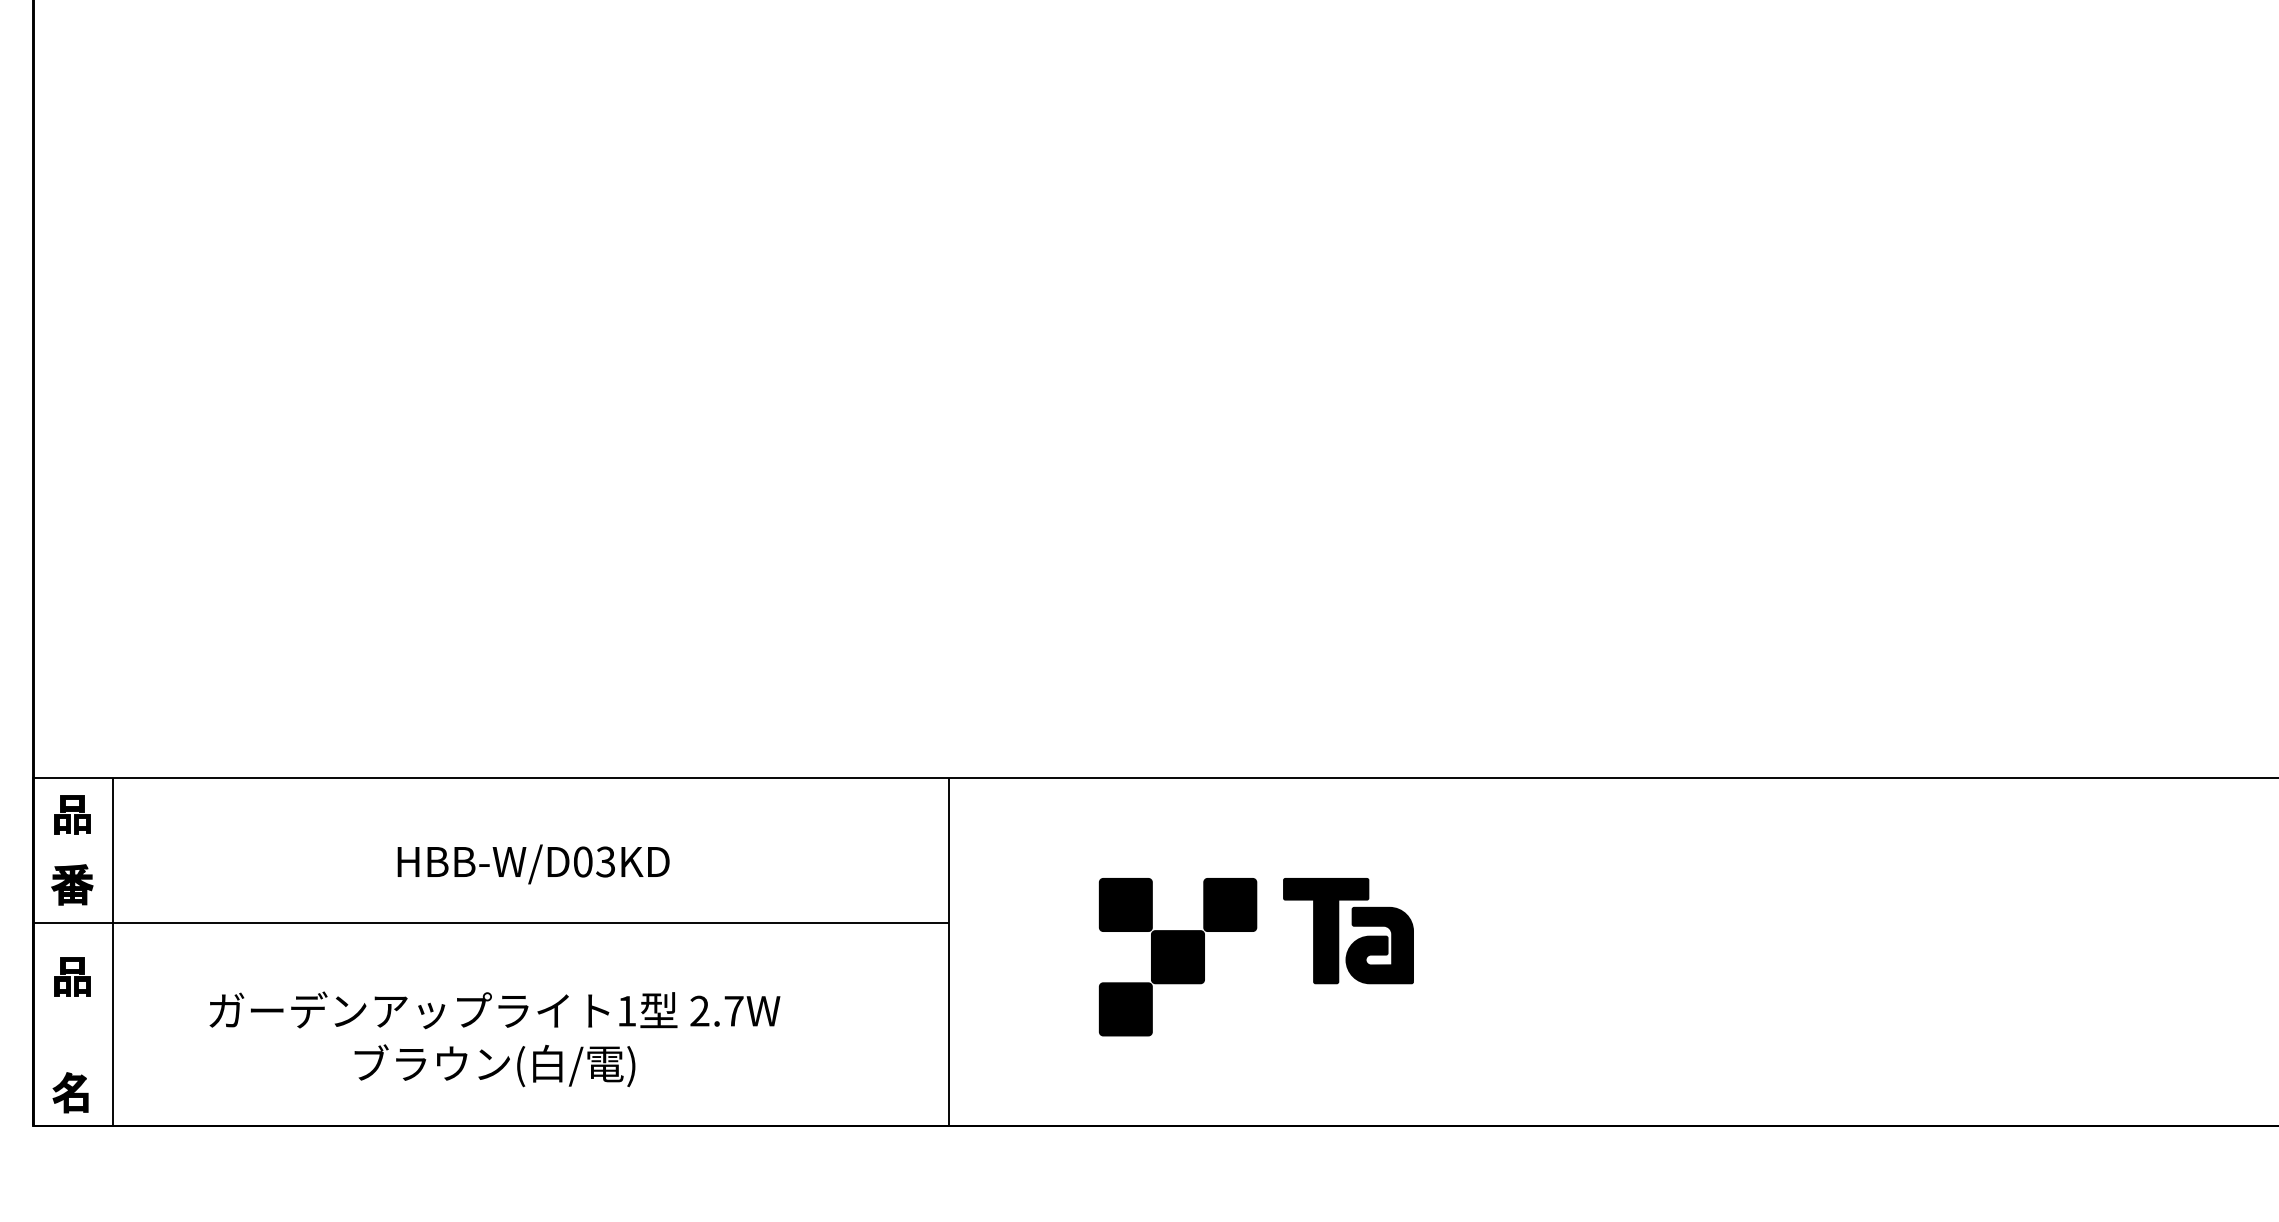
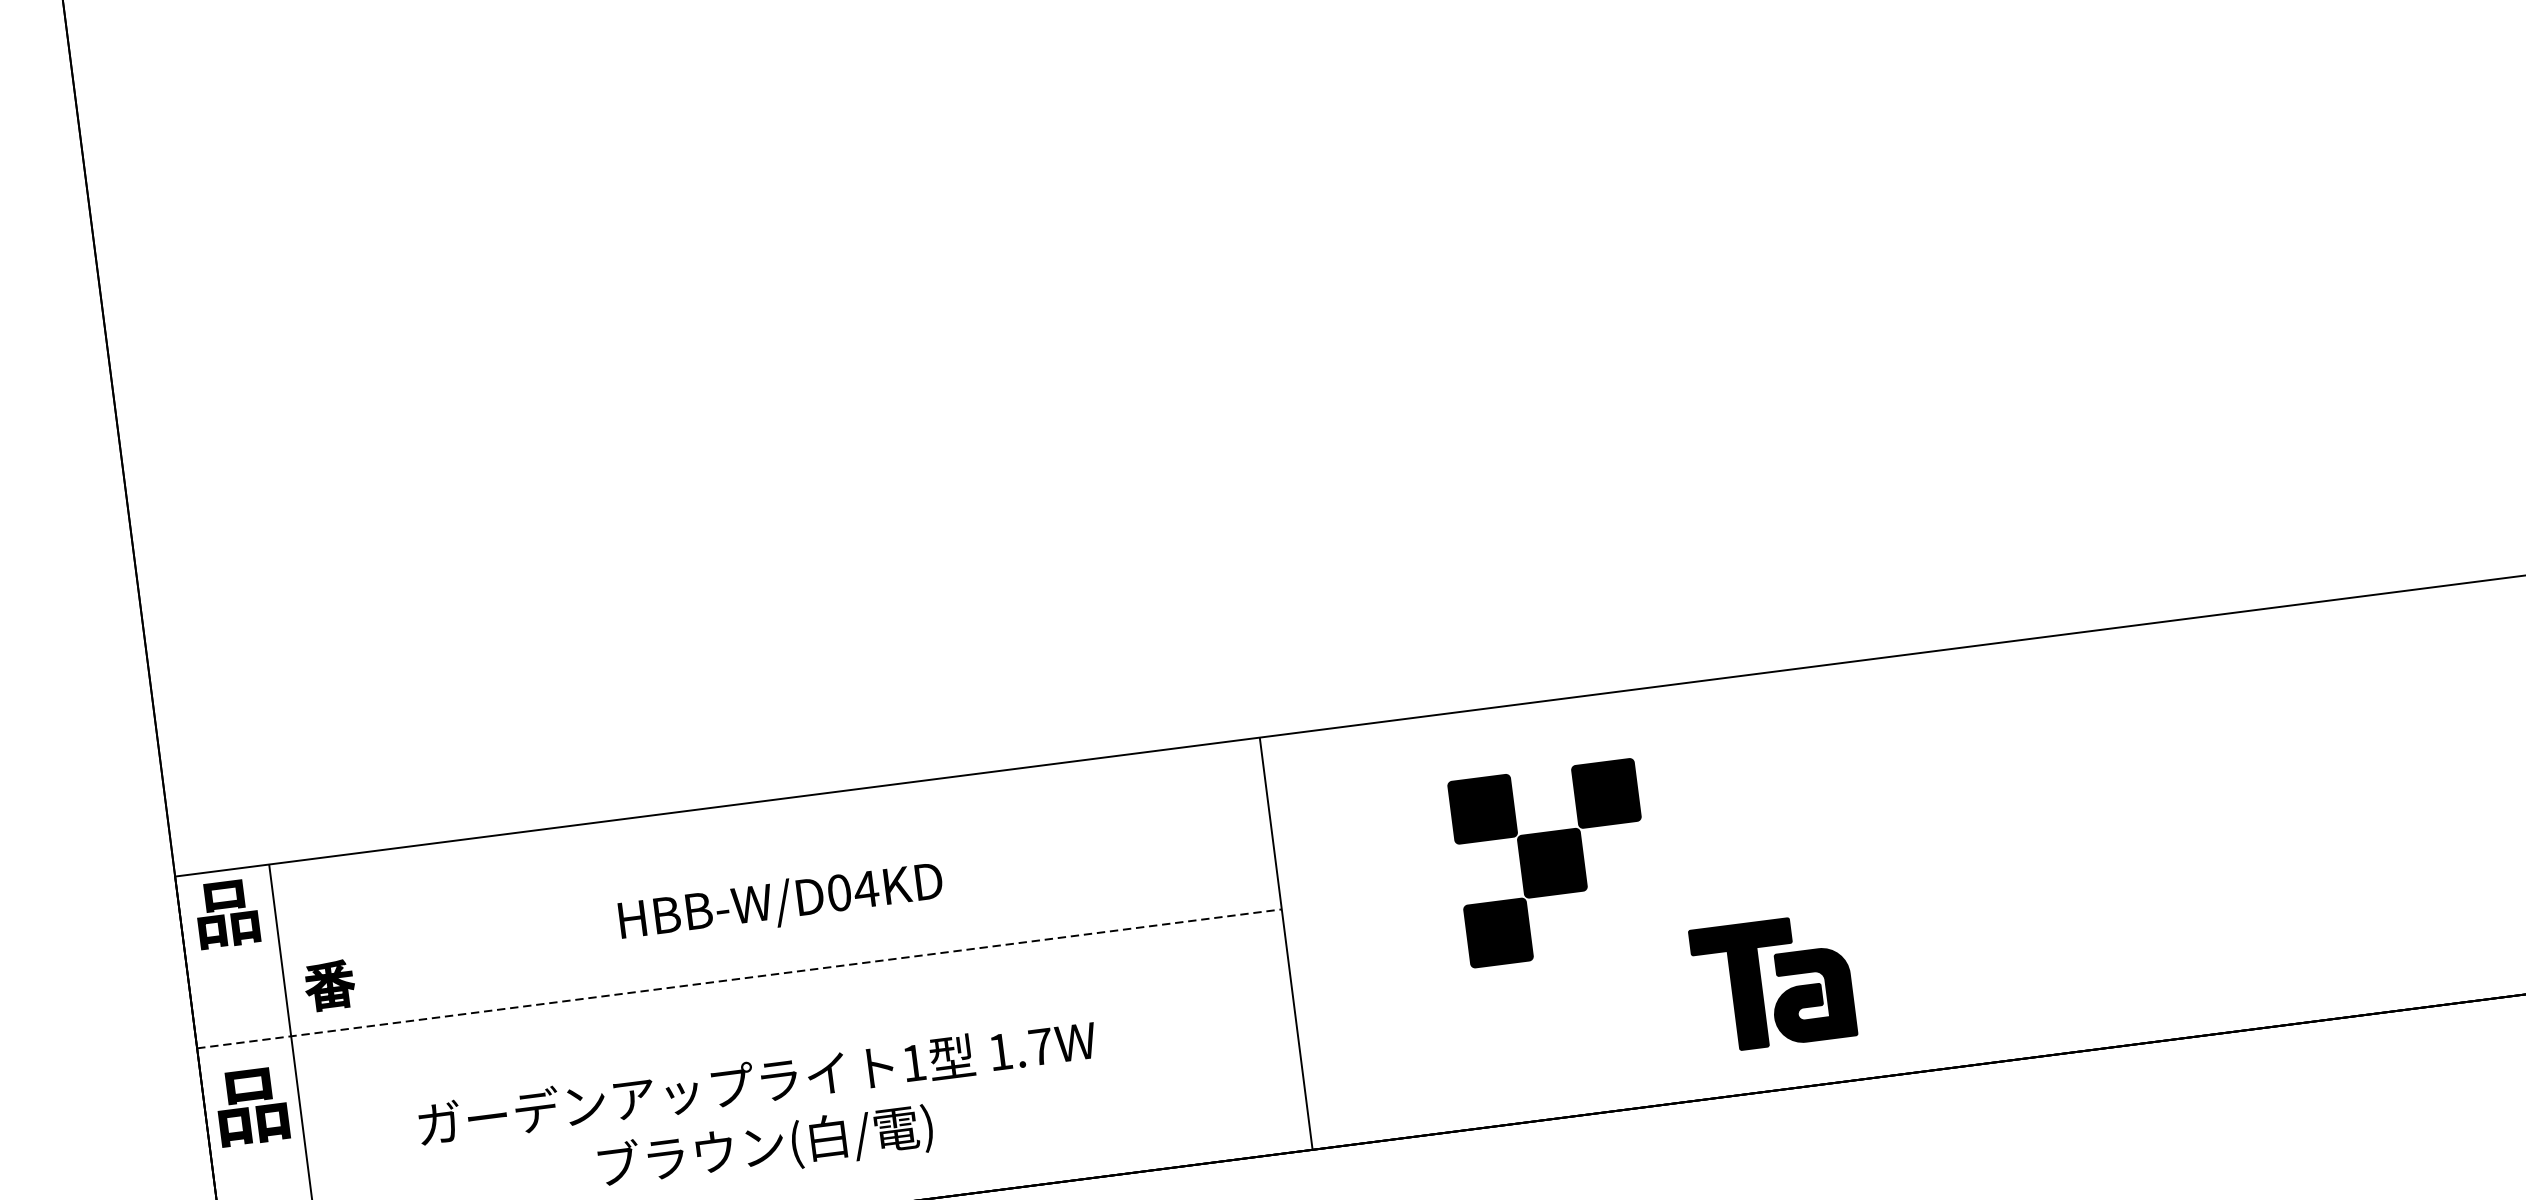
part: (72, 814) -> (226, 914), size x1.4
text: (605, 861) -> (865, 888), HBB-W/D03KD -> HBB-W/D04KD
part: (72, 884) -> (330, 985), moved
line: (491, 922) -> (740, 978), solid -> dashed
part: (1352, 926) -> (1777, 976), moved
part: (1177, 957) -> (1551, 863), moved
part: (72, 976) -> (251, 1106), size x1.6
text: (699, 1010) -> (999, 1051), 2.7W -> 1.7W

